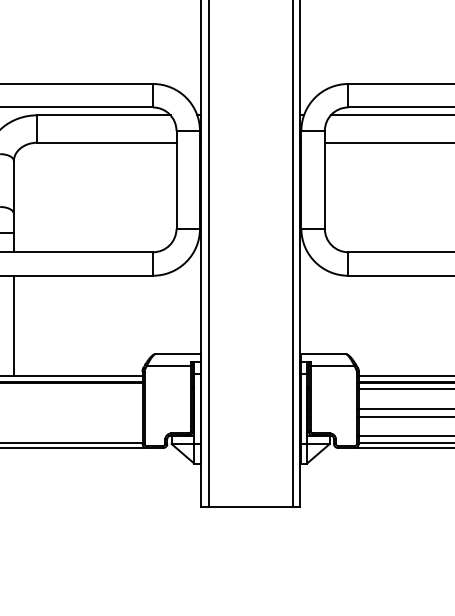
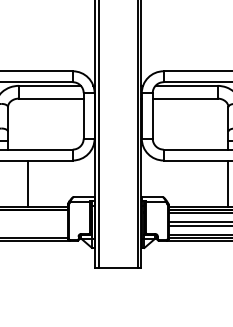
line: (14, 325) -> (28, 183), moved

